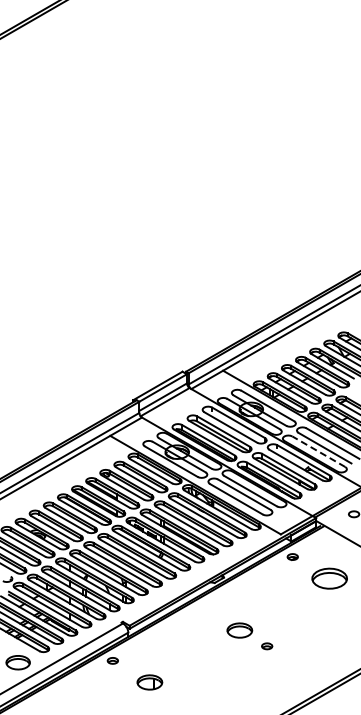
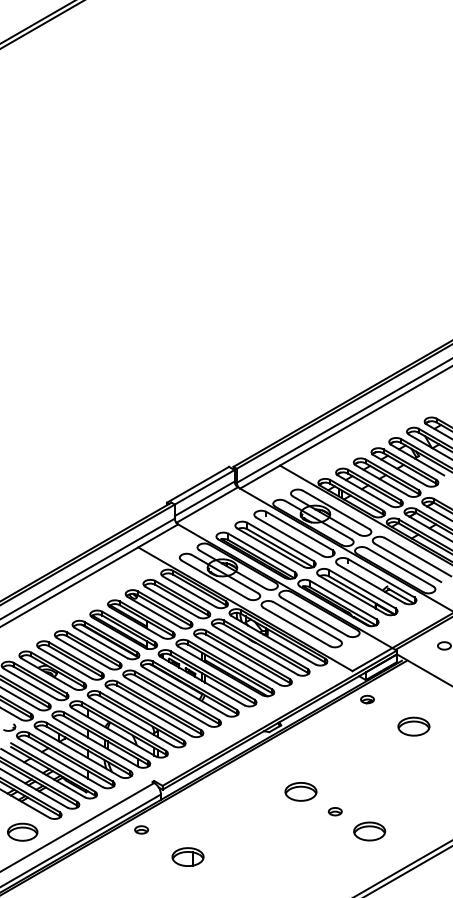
line: (318, 451) -> (399, 567), dashed -> solid
part: (329, 578) -> (413, 726), size x0.71
part: (294, 662) -> (369, 831), added

